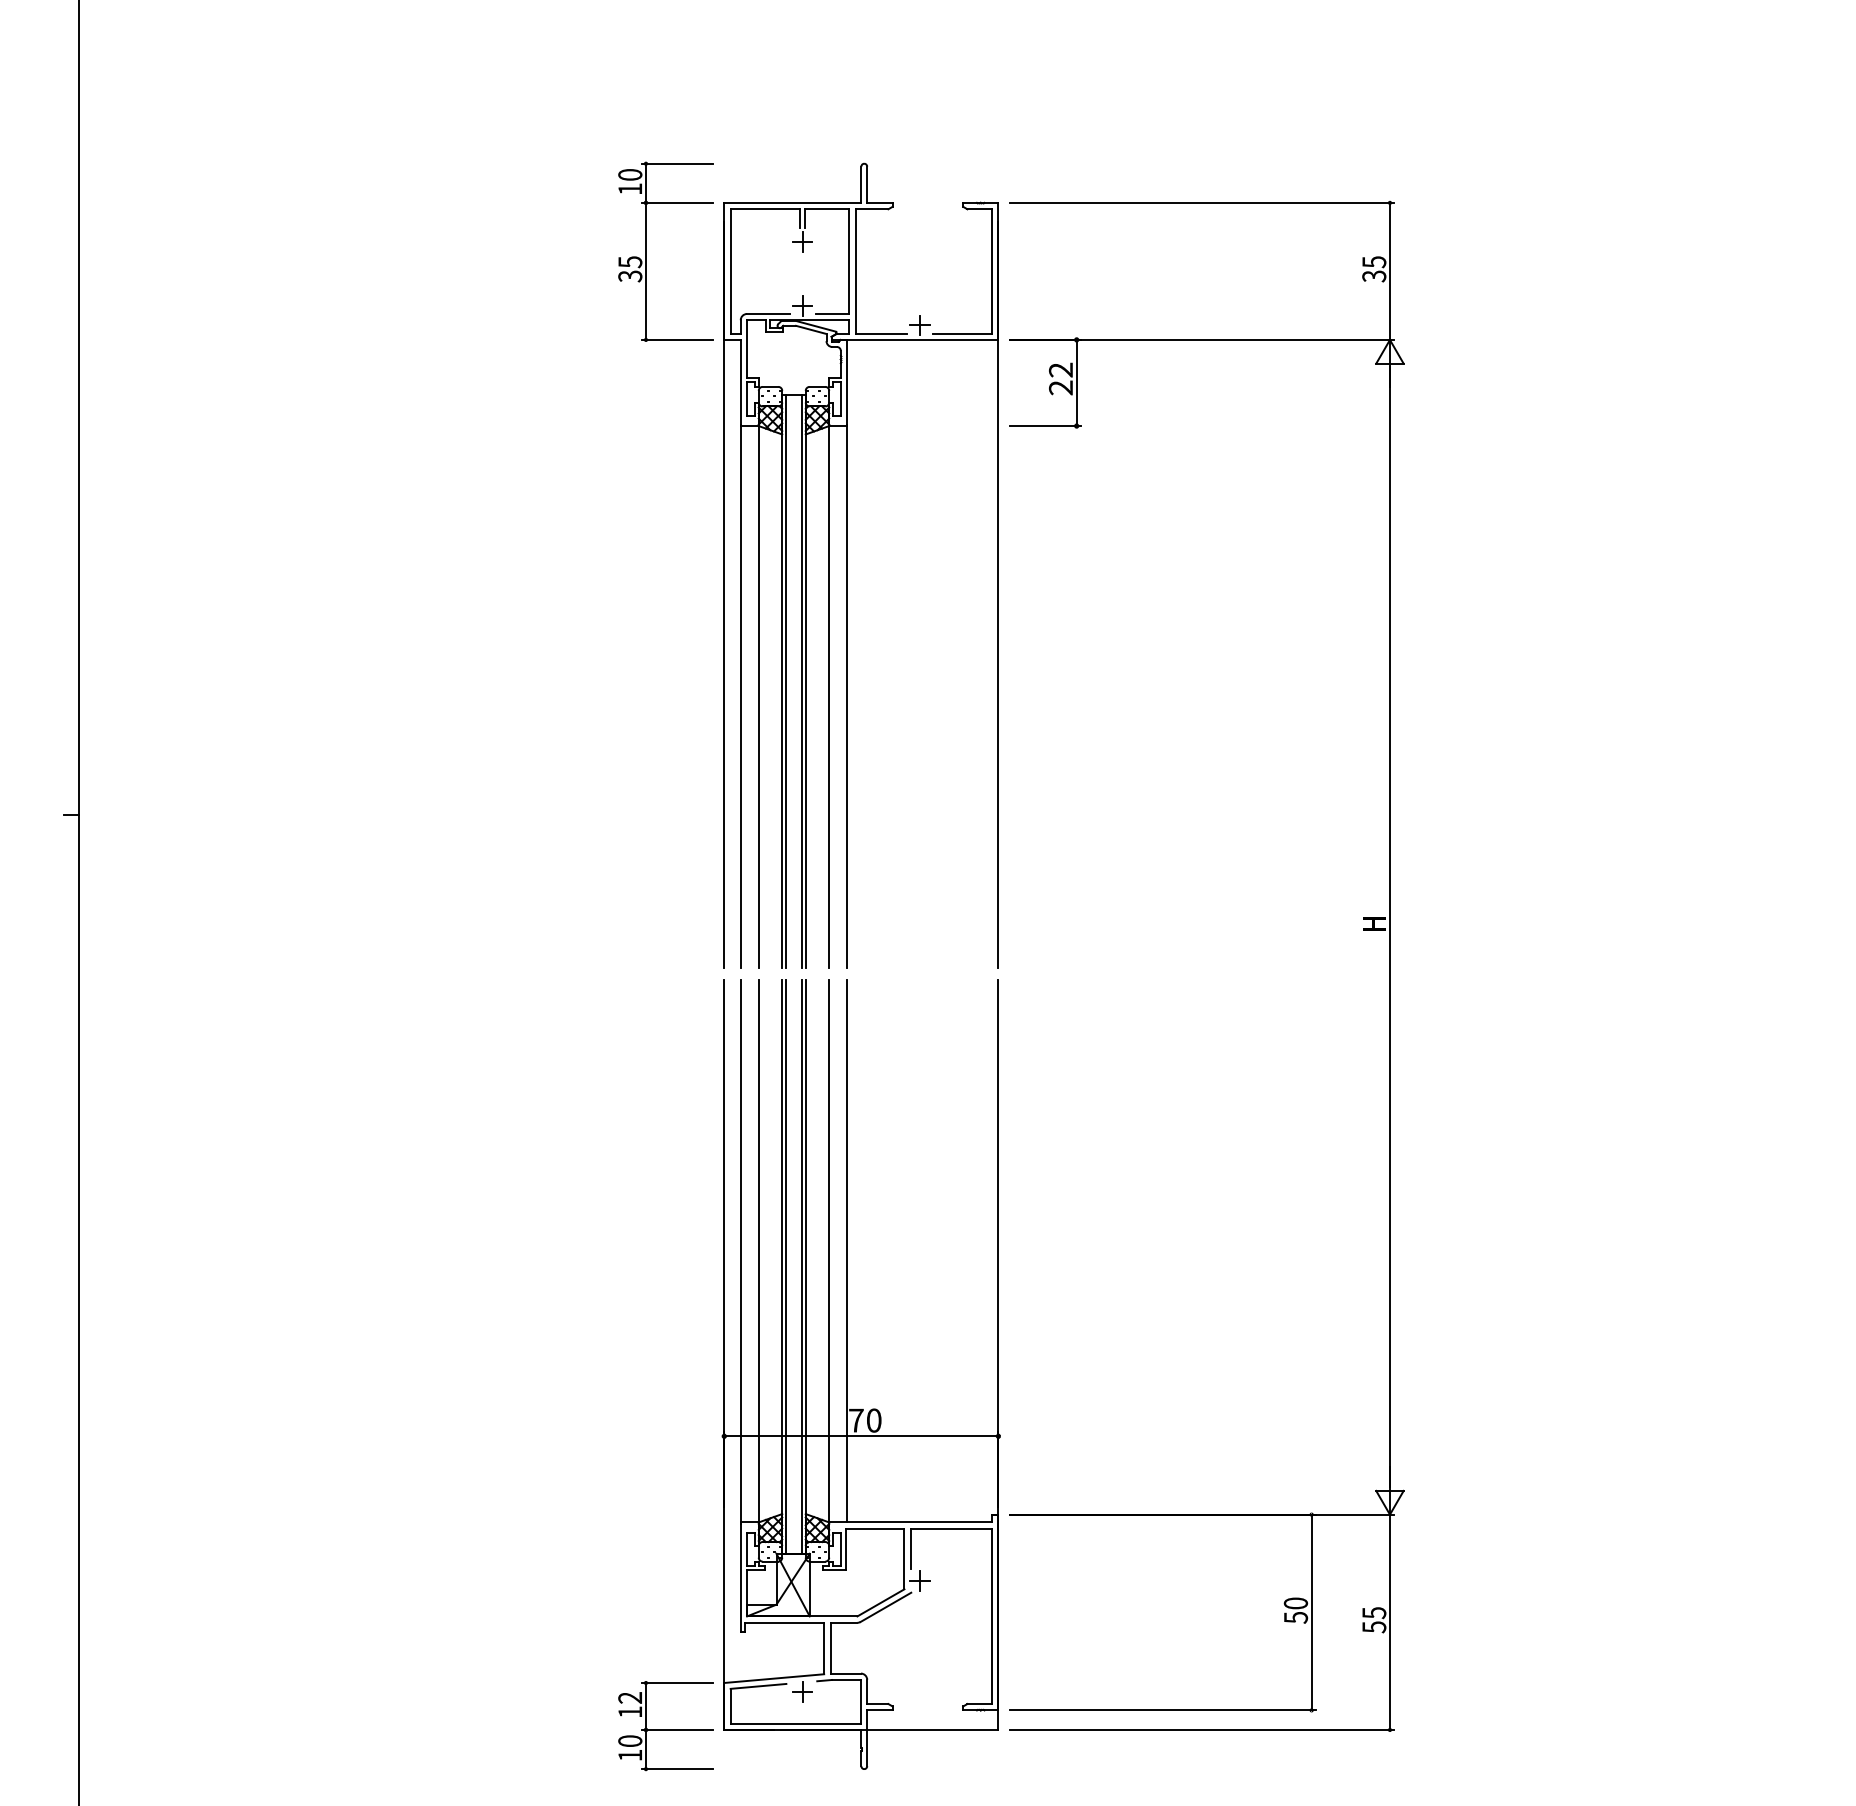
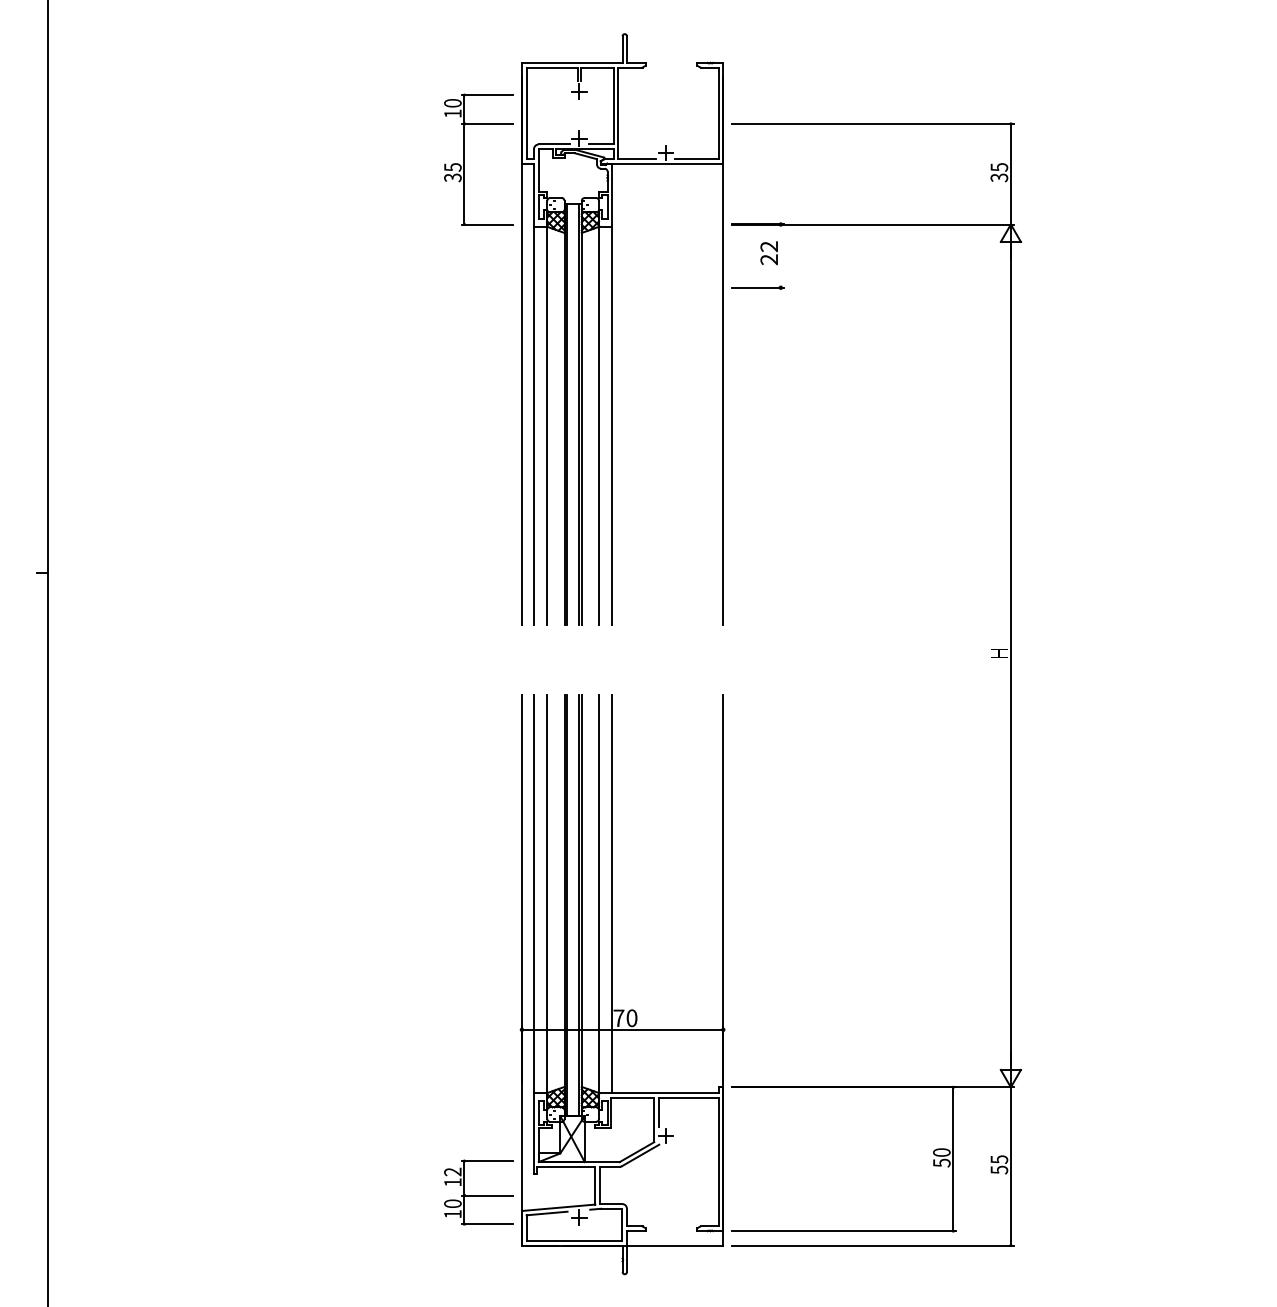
line: (1076, 382) -> (780, 255), removed
part: (847, 565) -> (612, 329), moved
part: (665, 1726) -> (478, 1193), moved

